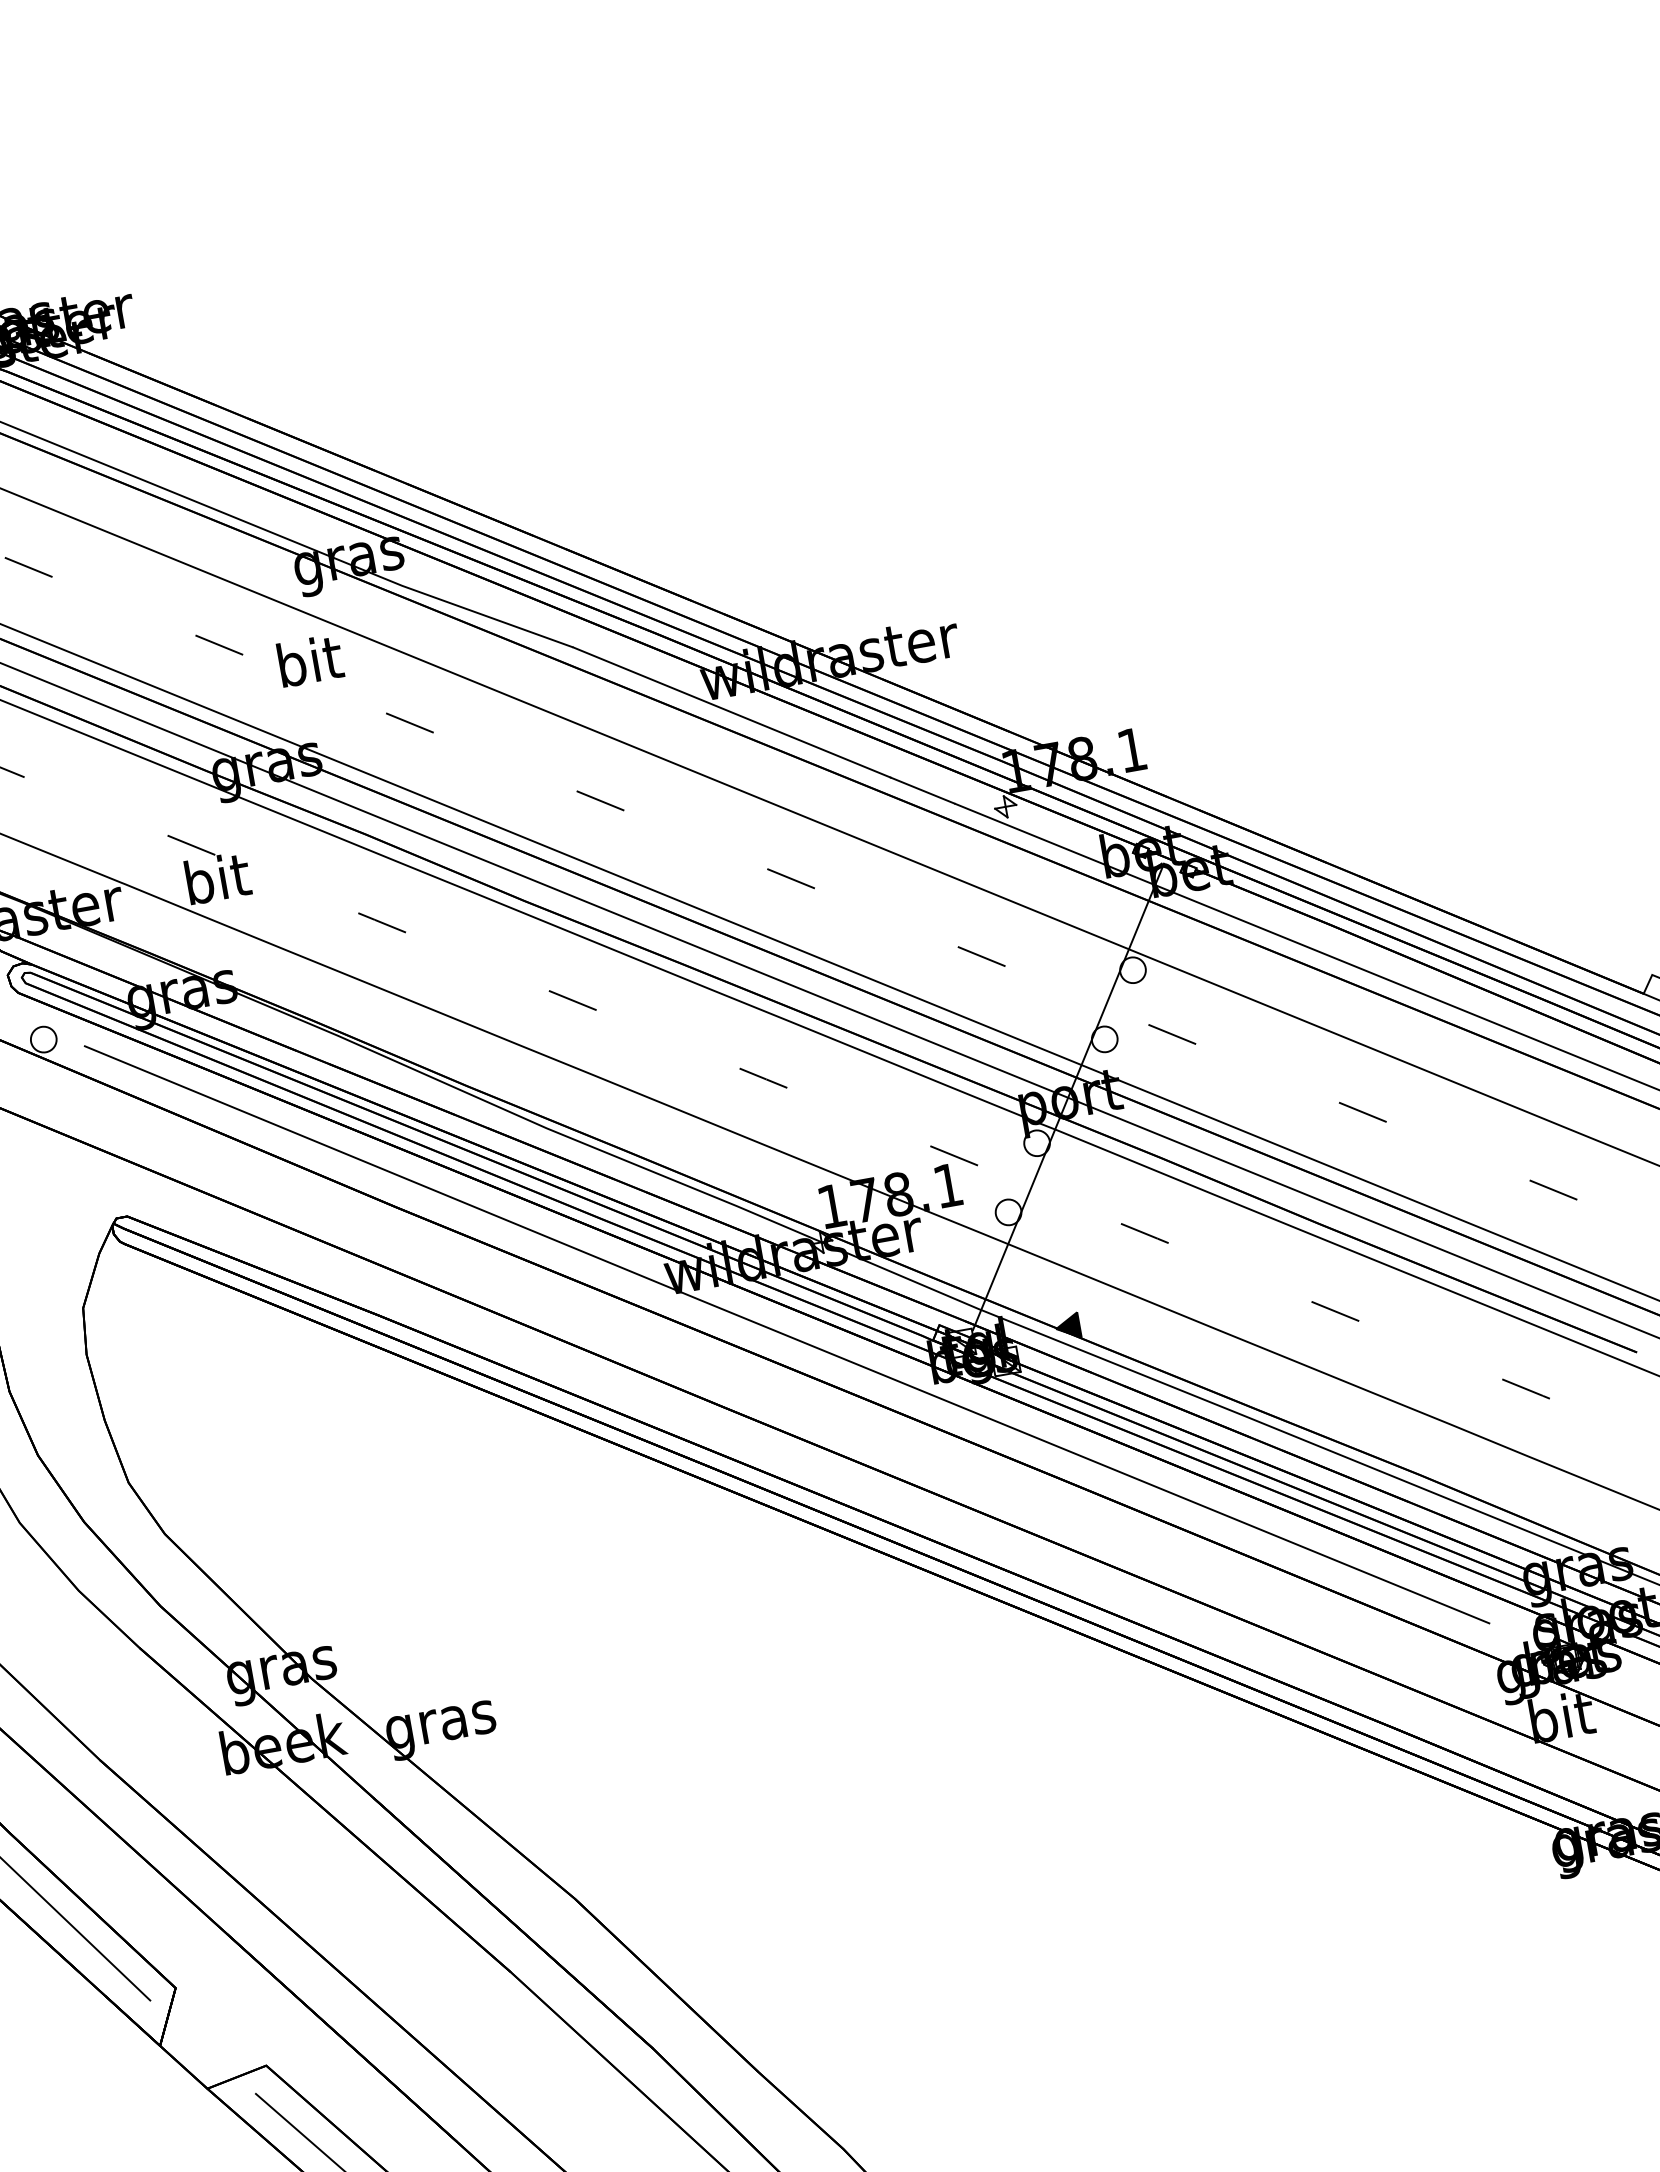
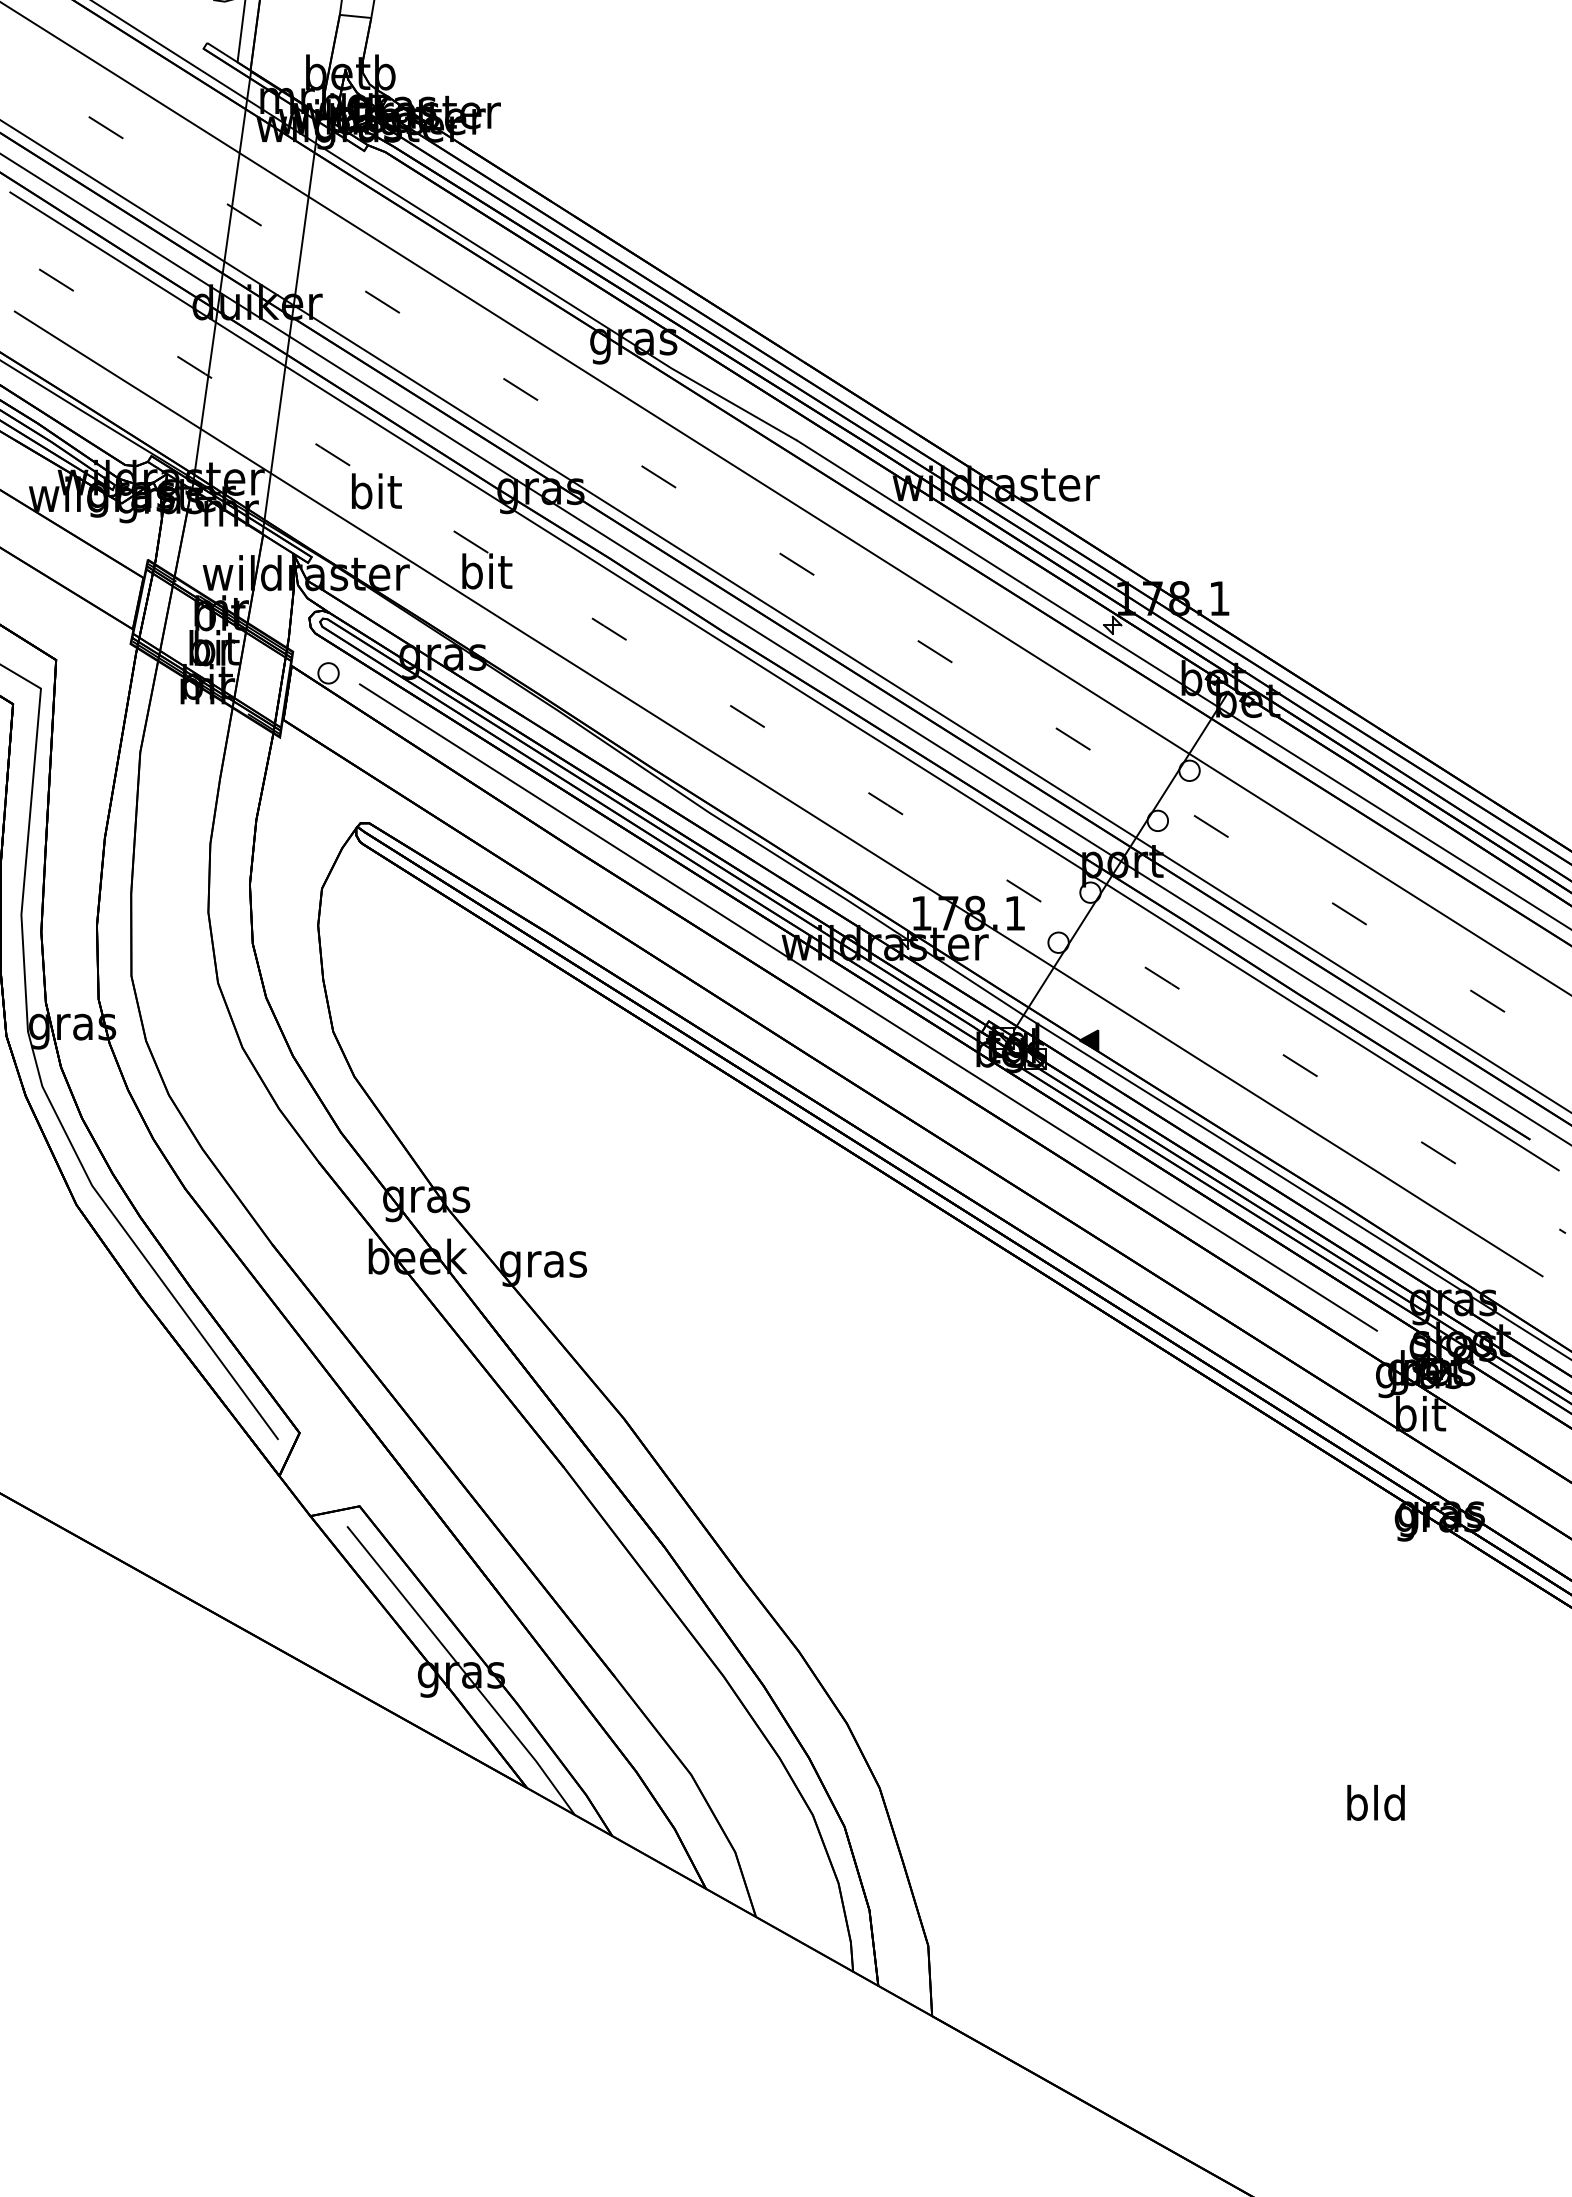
text: (310, 660) -> (376, 491), moved

